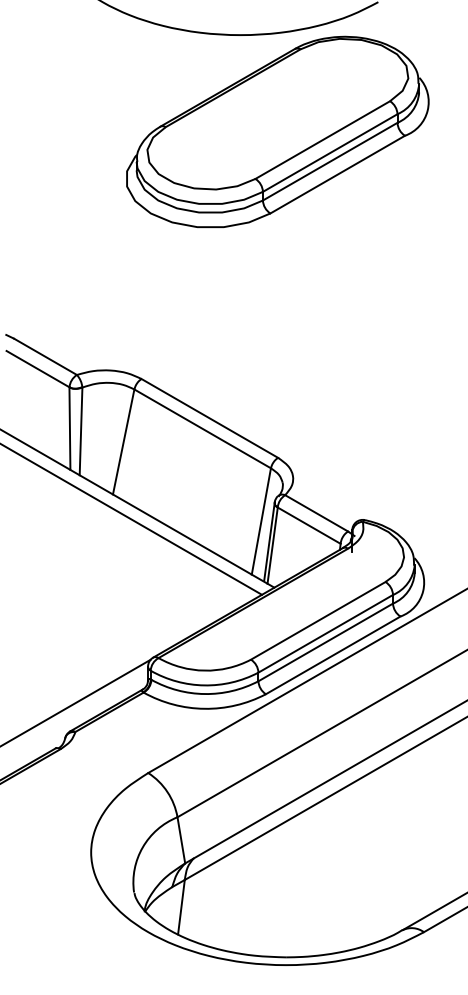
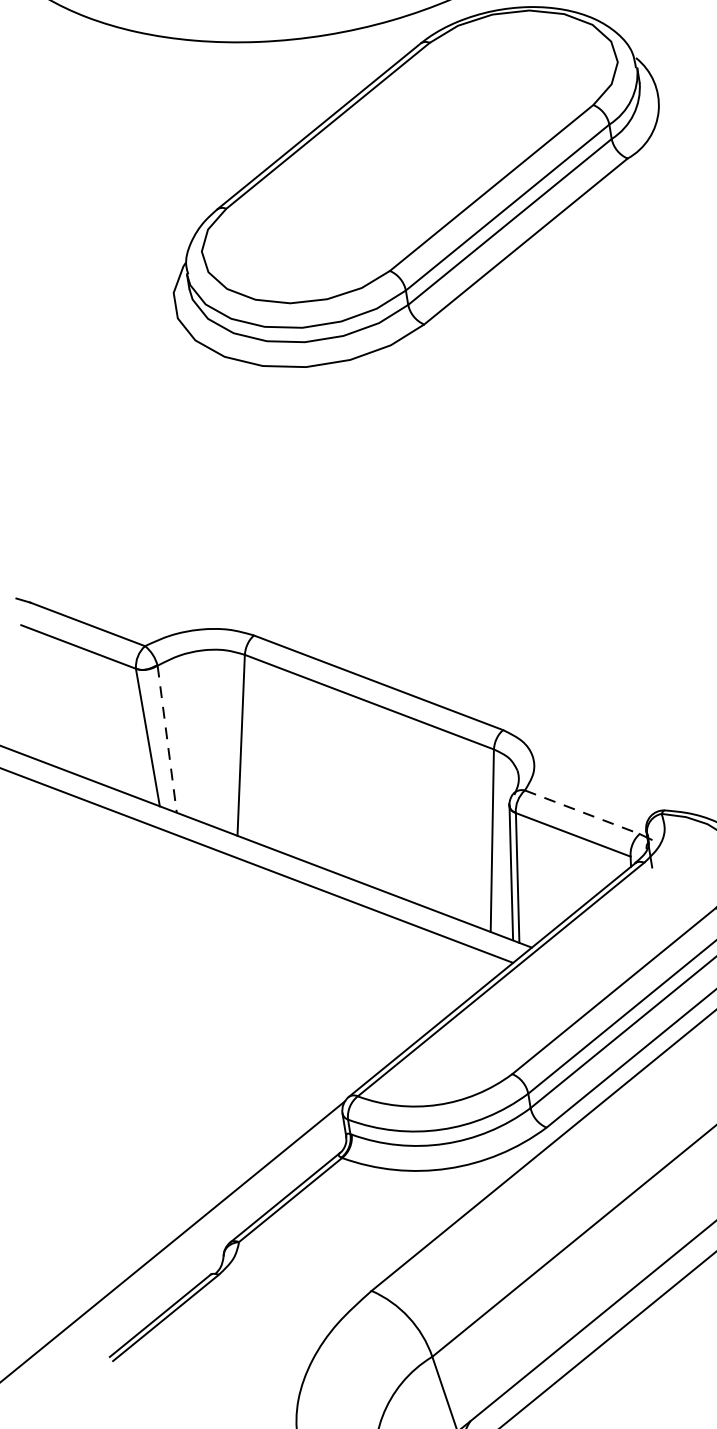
line: (81, 431) -> (167, 739), solid -> dashed
line: (317, 513) -> (583, 812), solid -> dashed

